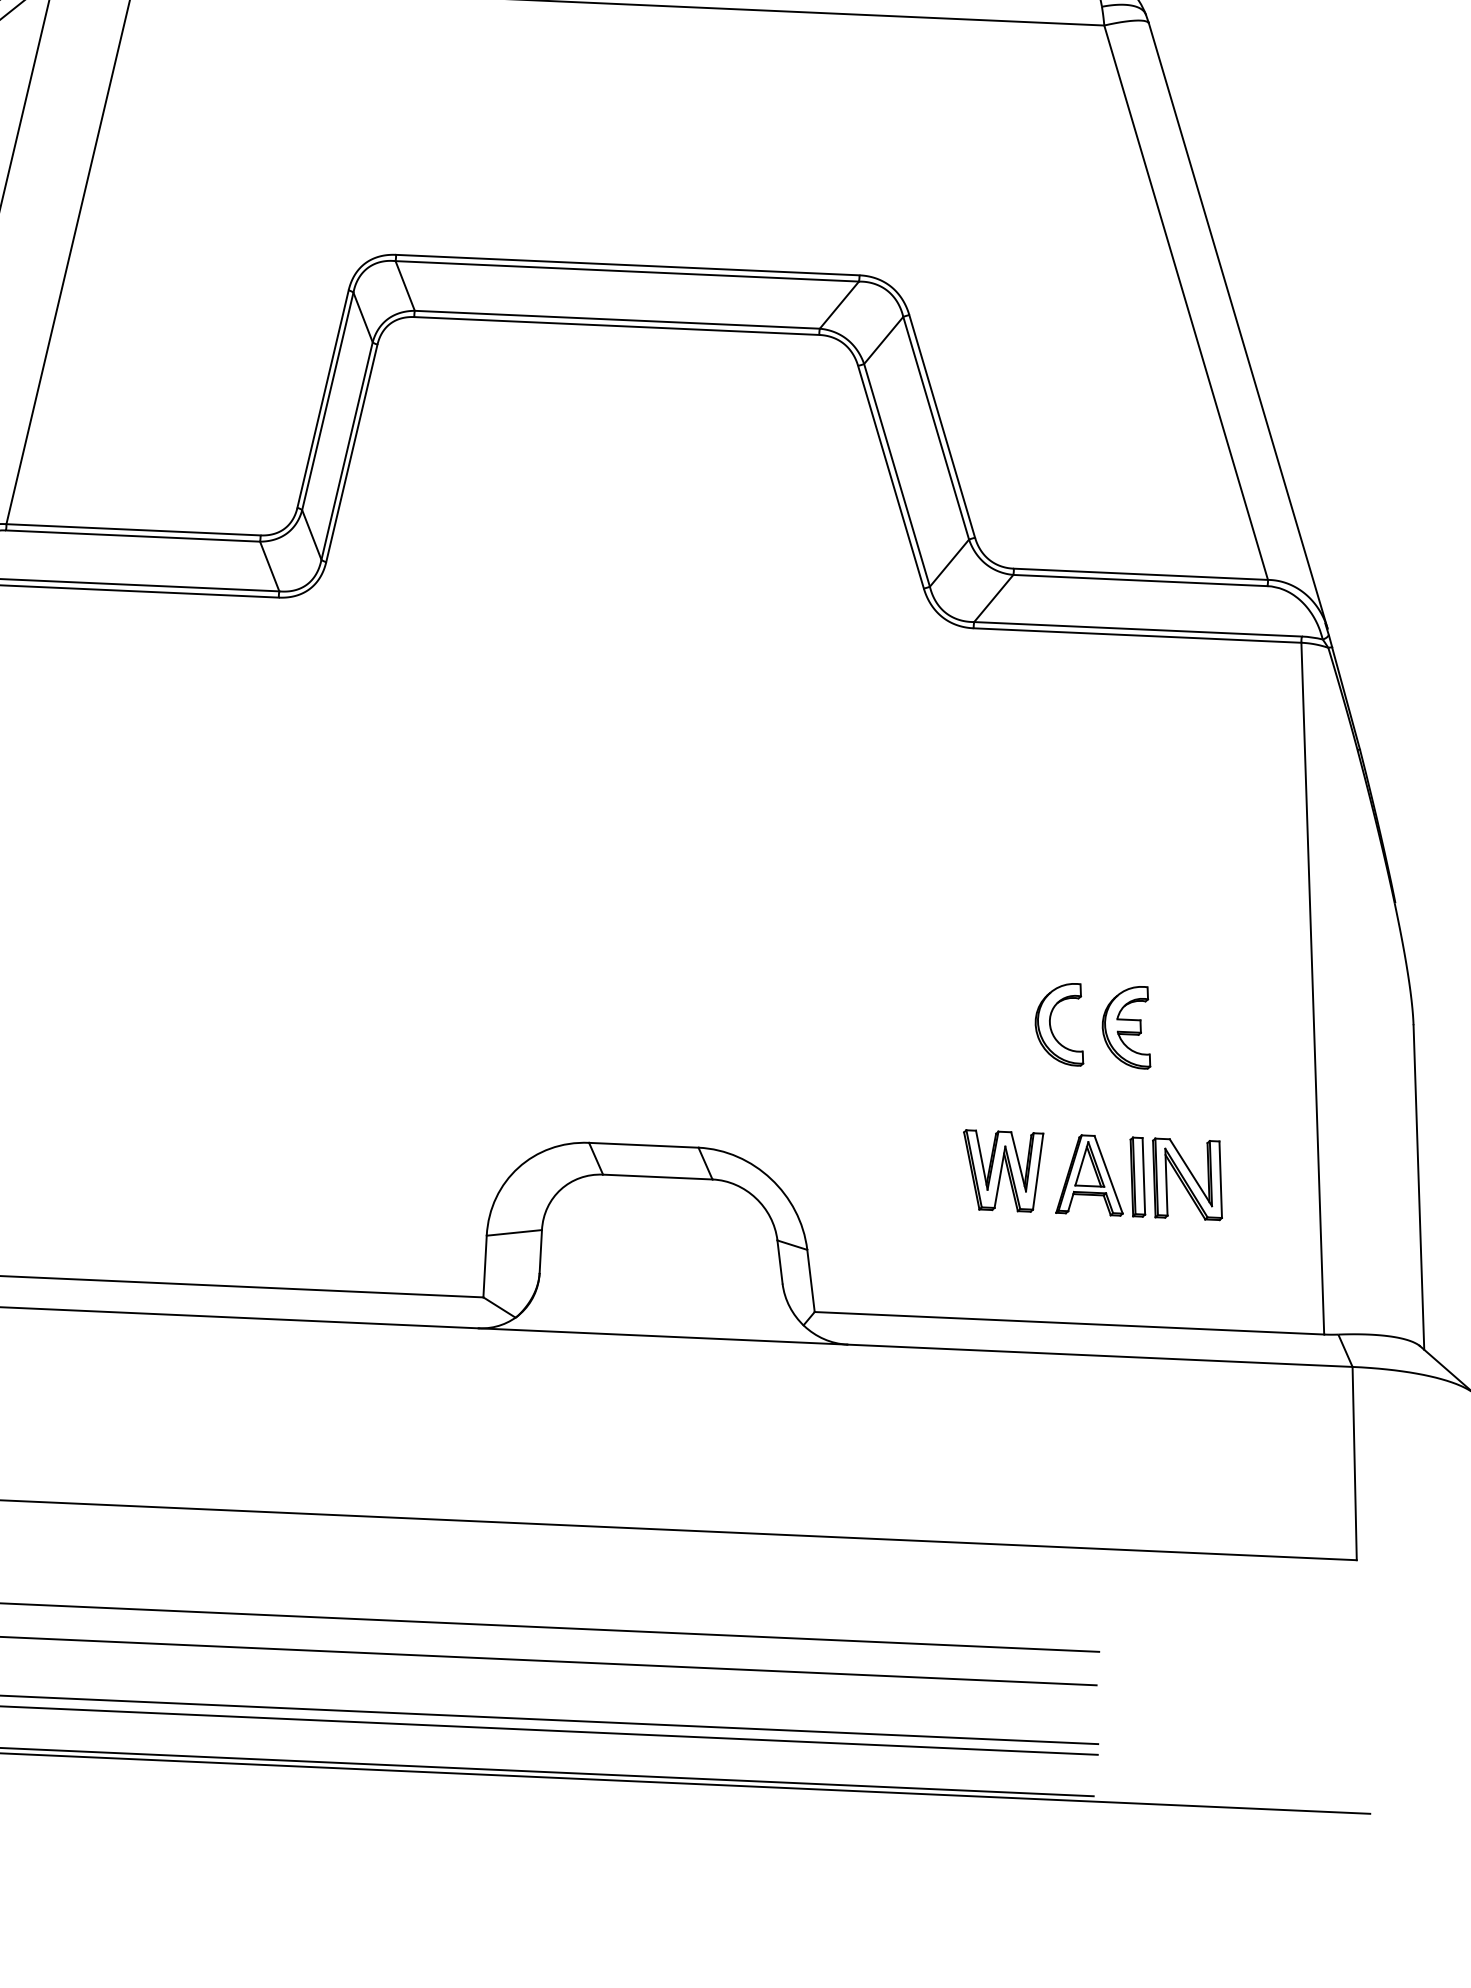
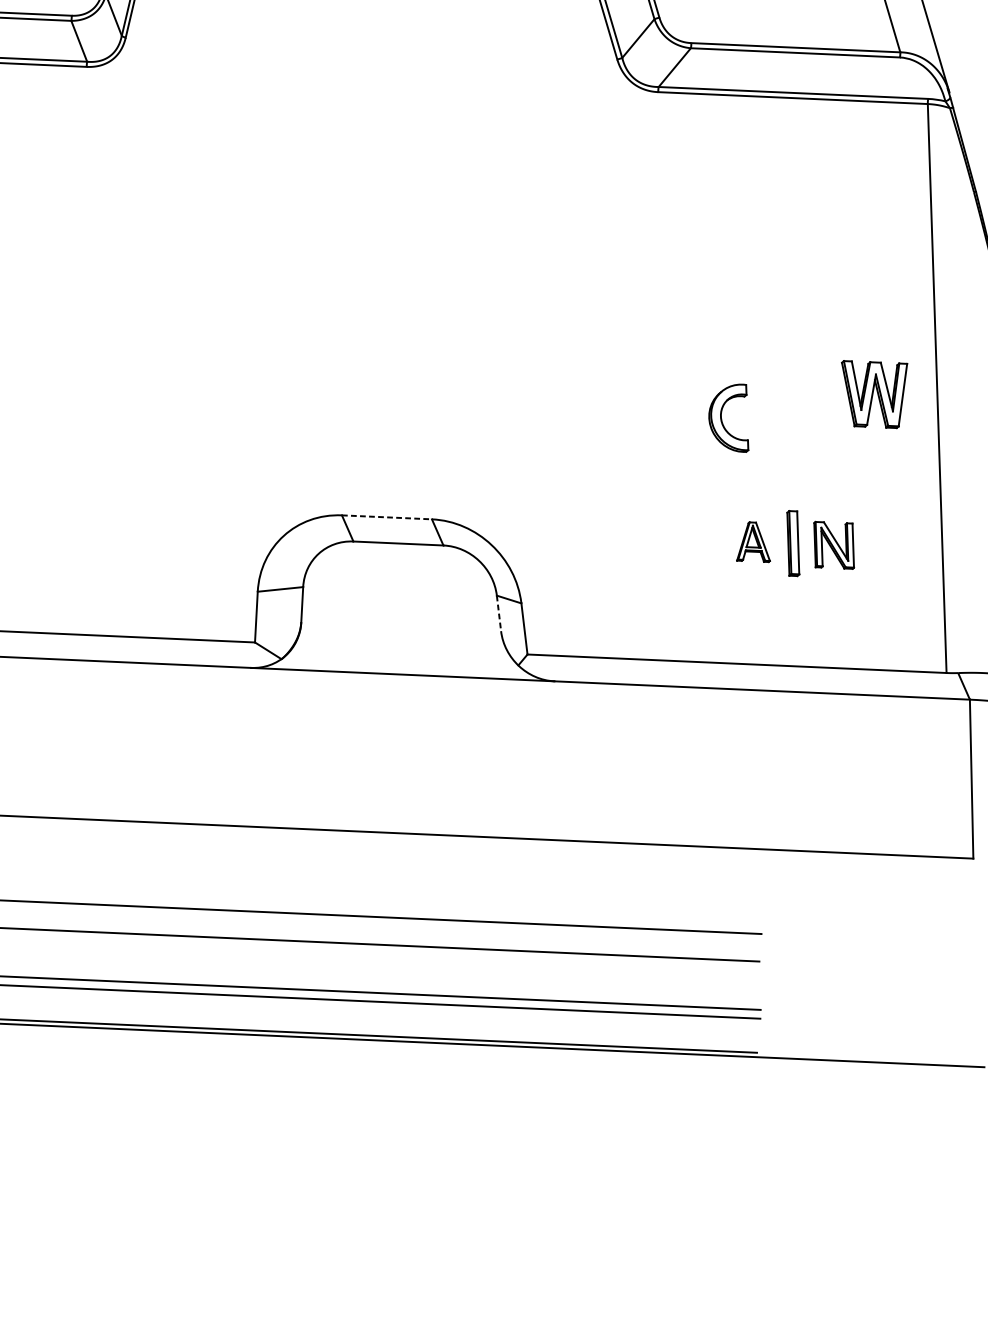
part: (1126, 1027) -> (783, 420), removed
line: (643, 1145) -> (386, 517), solid -> dashed
part: (1003, 1170) -> (874, 394), moved
part: (1089, 1175) -> (753, 542), size x0.6
part: (1187, 1179) -> (834, 545), size x0.7
line: (780, 1262) -> (499, 613), solid -> dashed

